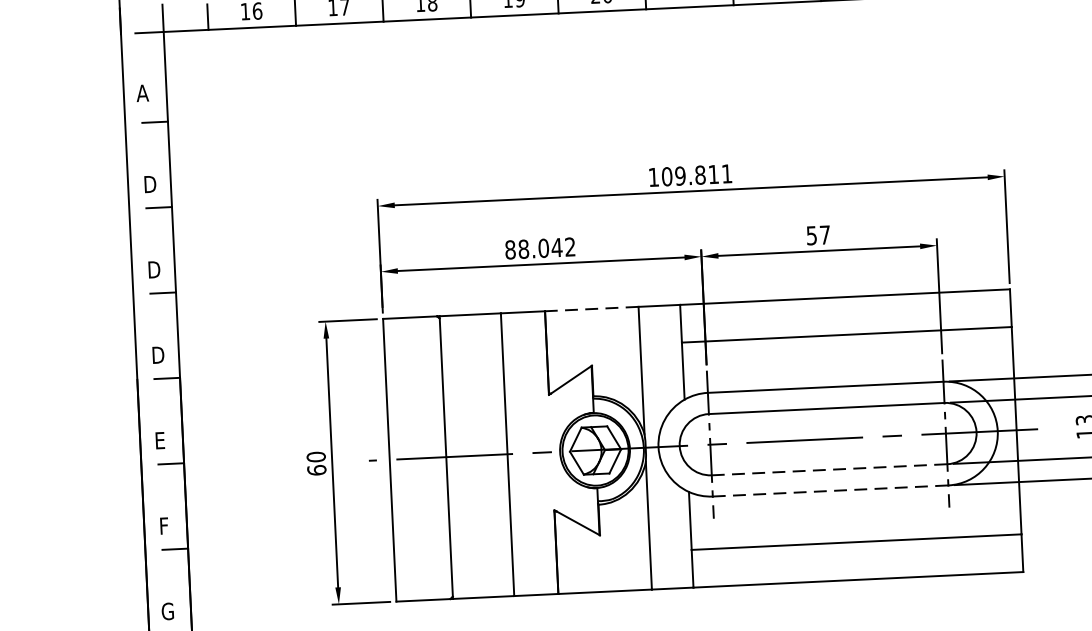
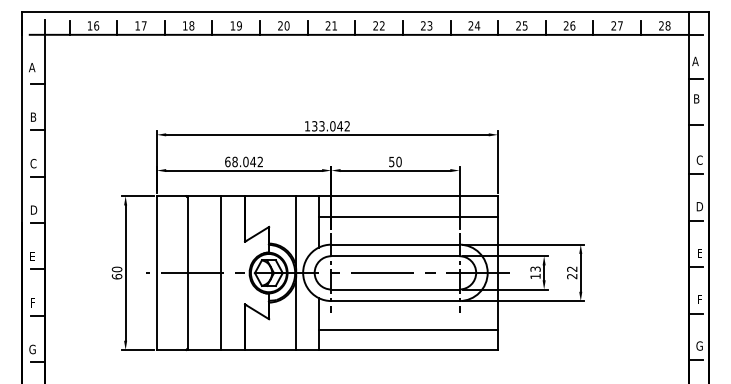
text: (696, 175) -> (330, 126), 109.811 -> 133.042
text: (151, 183) -> (34, 116), D -> B
text: (824, 234) -> (398, 161), 57 -> 50
text: (509, 249) -> (227, 161), 88.042 -> 68.042
text: (153, 269) -> (33, 163), D -> C
line: (590, 309) -> (269, 196), dashed -> solid
line: (829, 469) -> (395, 289), dashed -> solid
line: (830, 491) -> (395, 301), dashed -> solid

